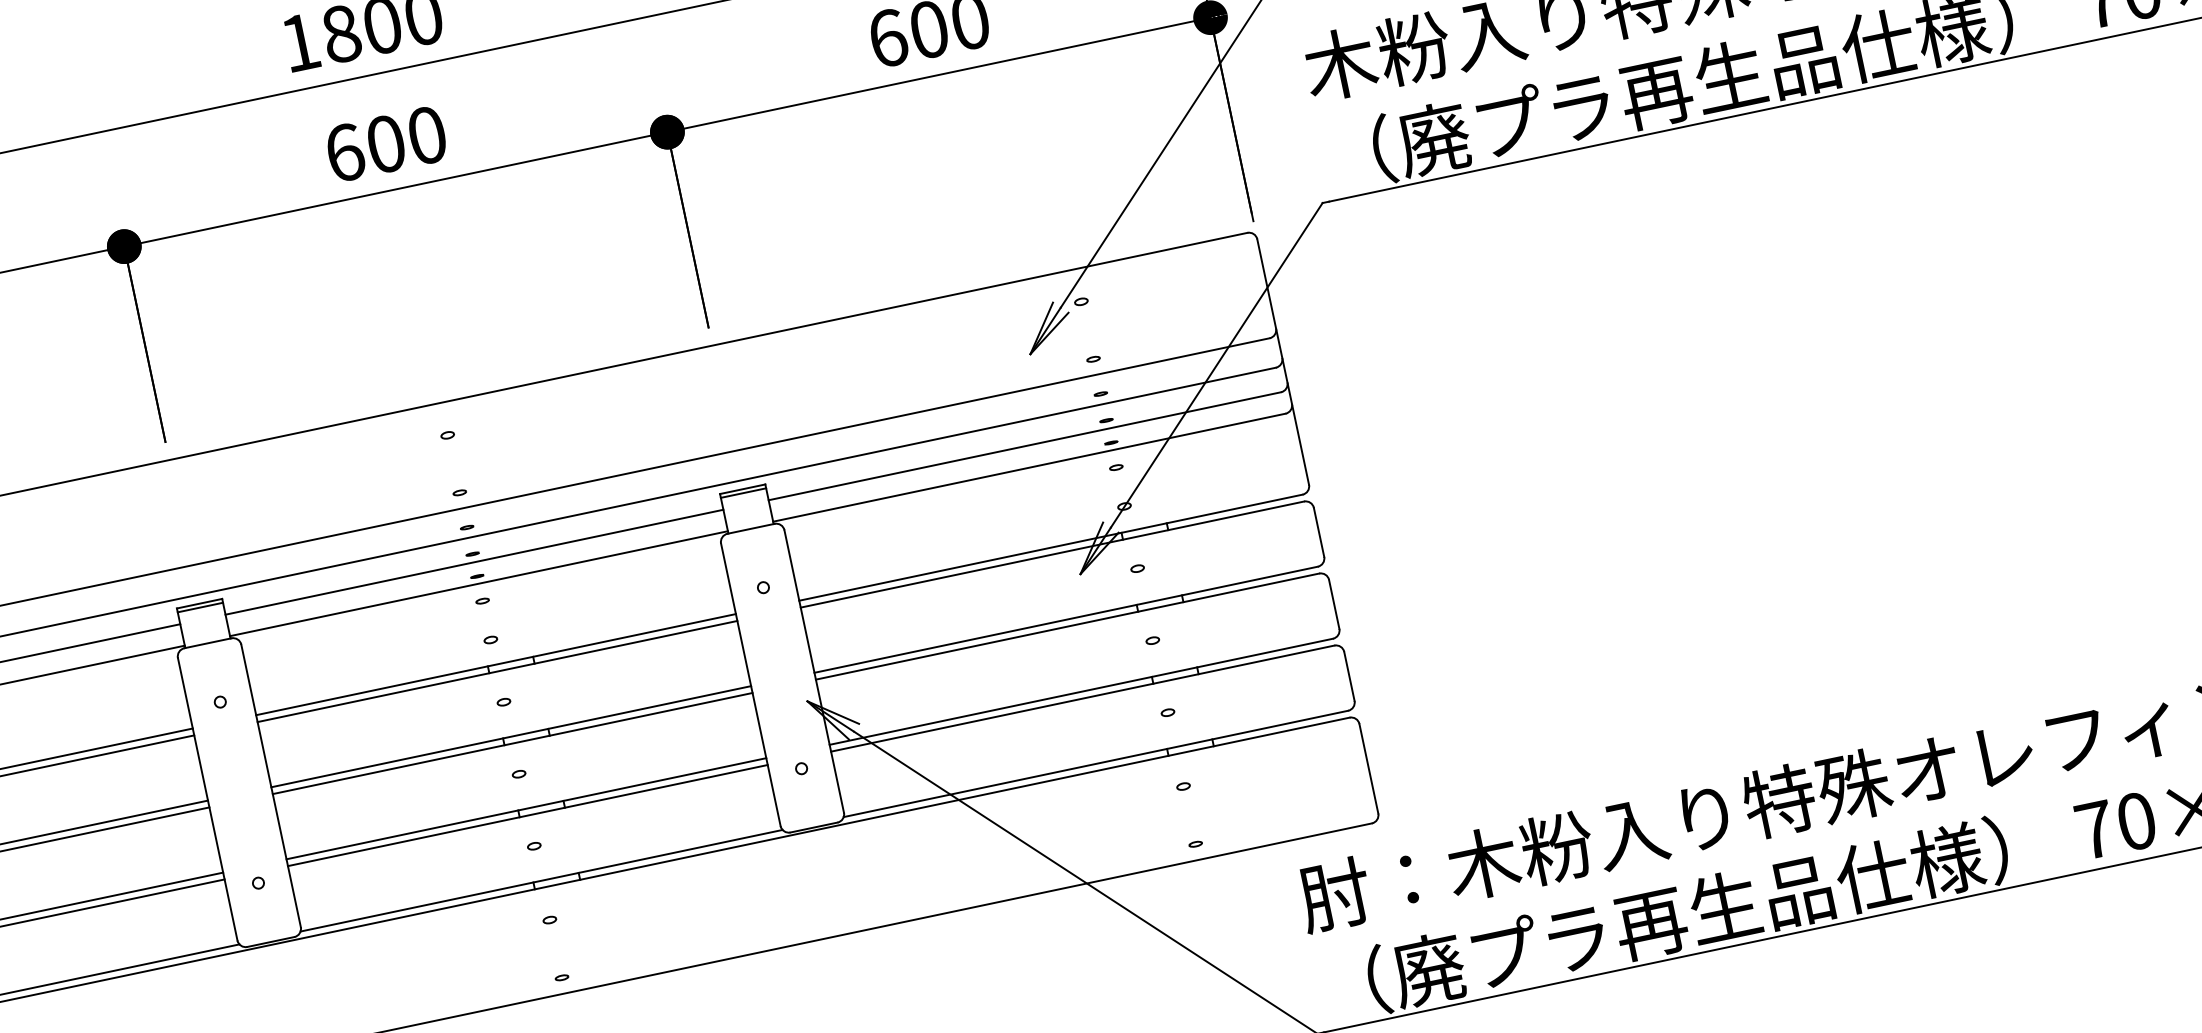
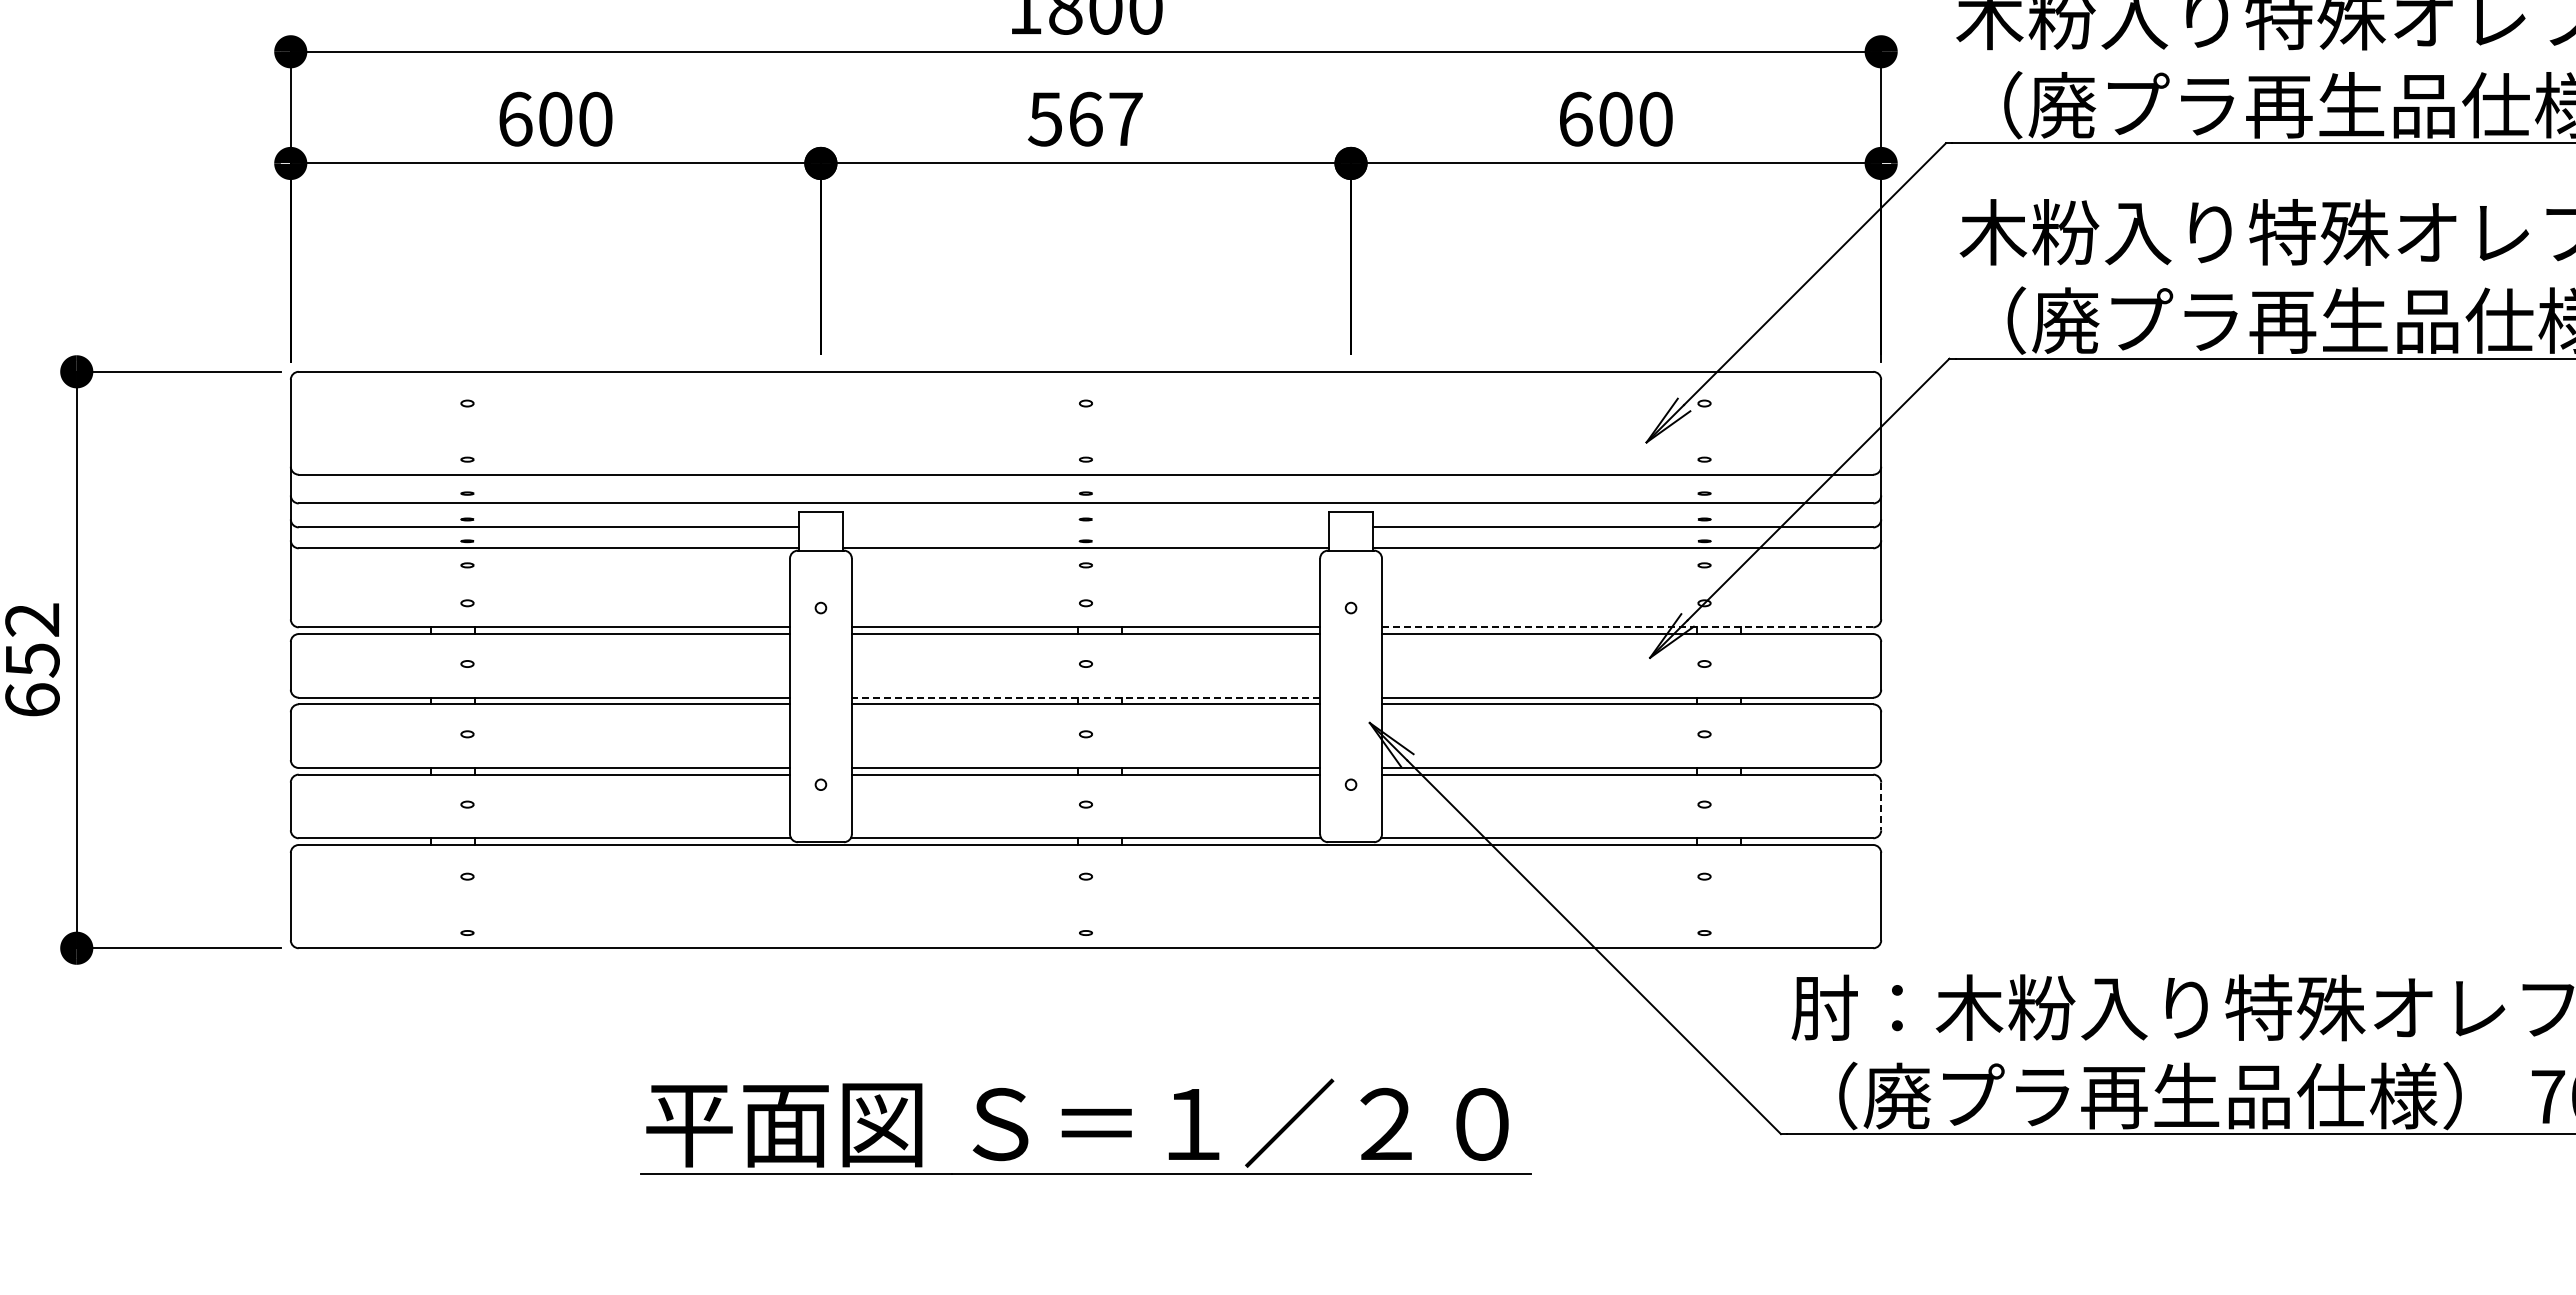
text: (385, 143) -> (1085, 118), 600 -> 567
line: (742, 492) -> (1350, 515), removed
line: (1050, 547) -> (1627, 627), solid -> dashed
line: (473, 562) -> (1085, 527), removed
line: (199, 607) -> (820, 515), removed
line: (1349, 676) -> (1881, 806), solid -> dashed
line: (510, 736) -> (1085, 697), solid -> dashed

